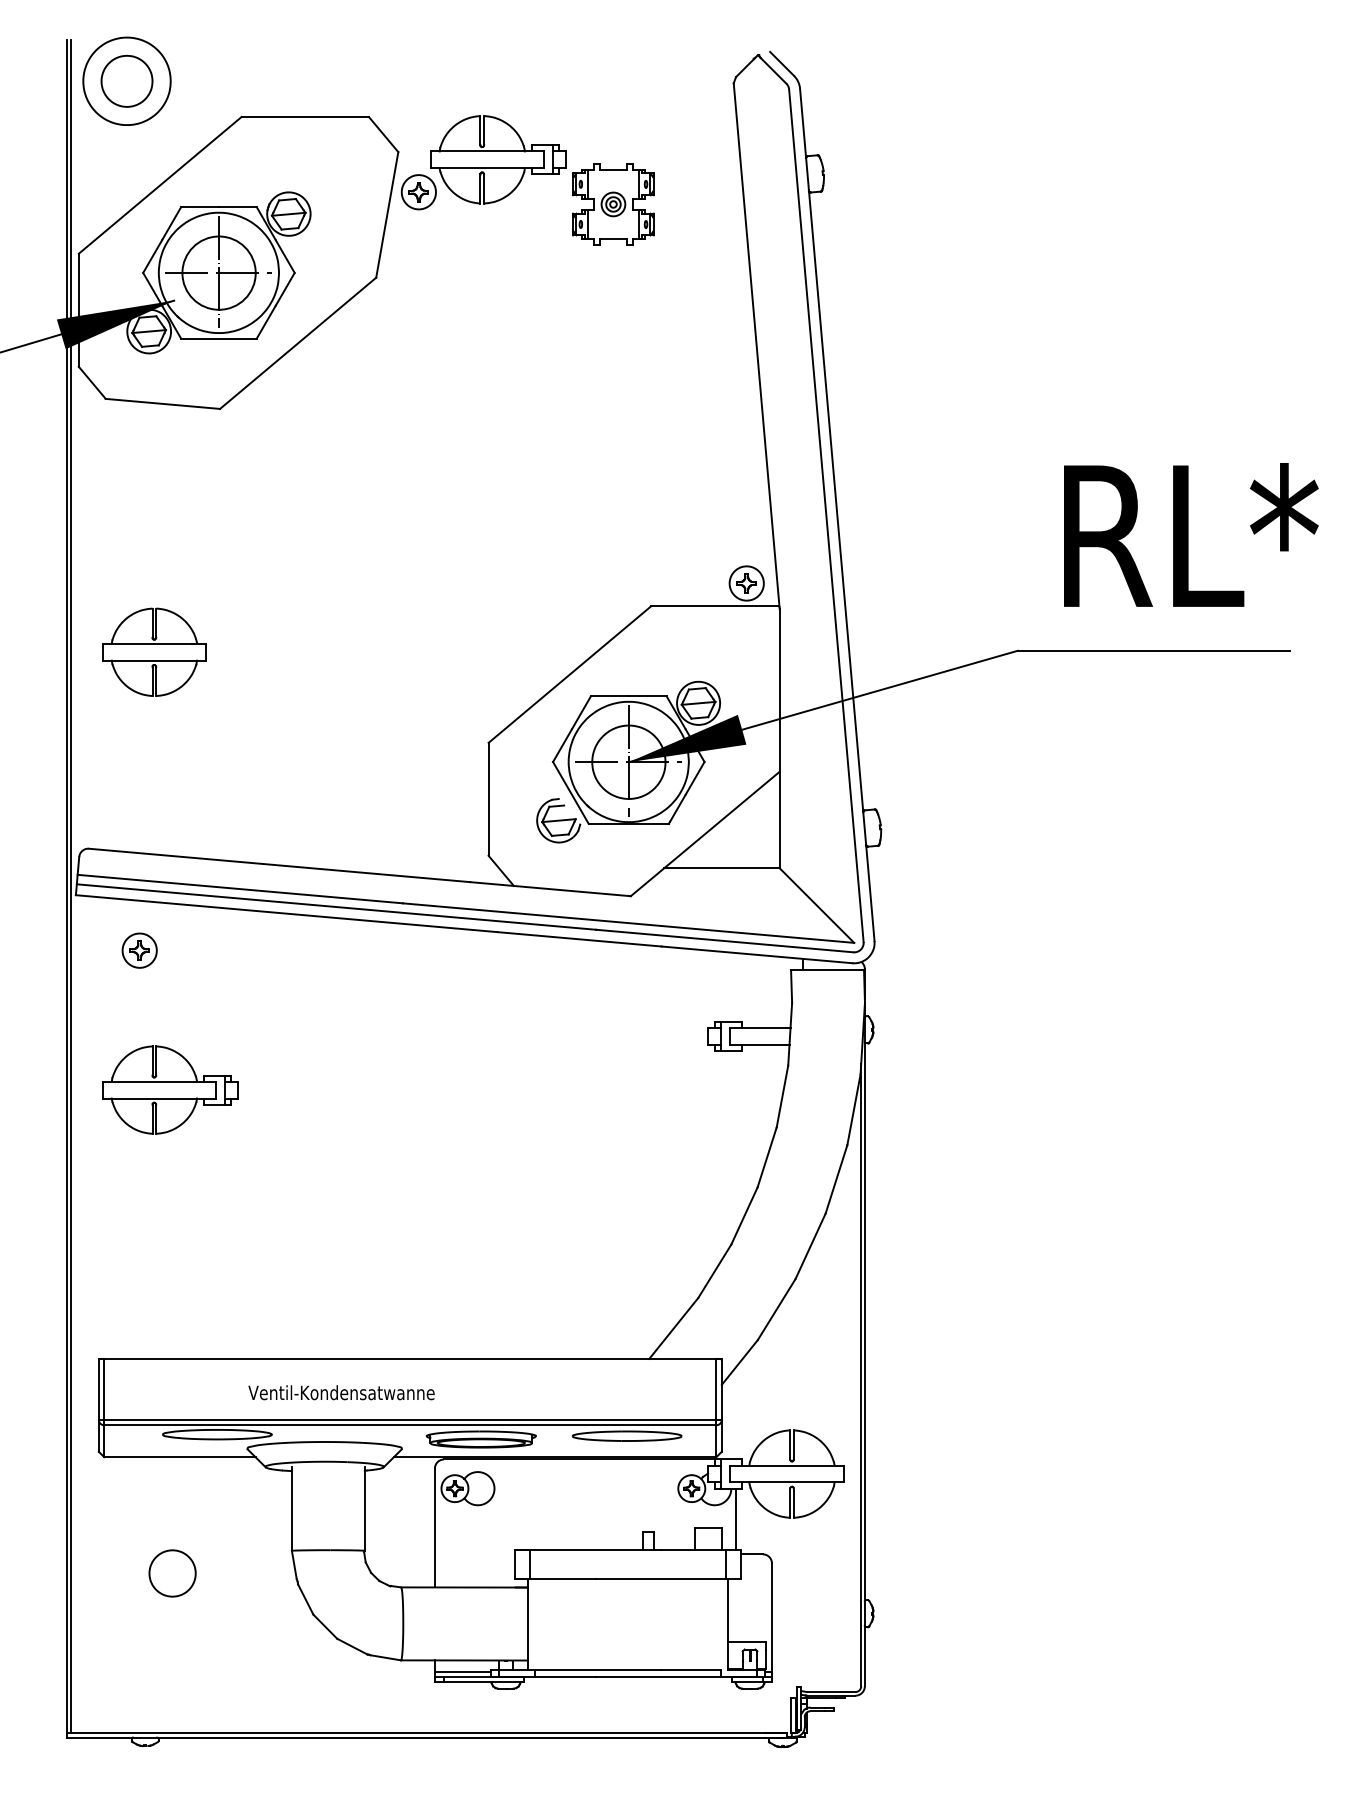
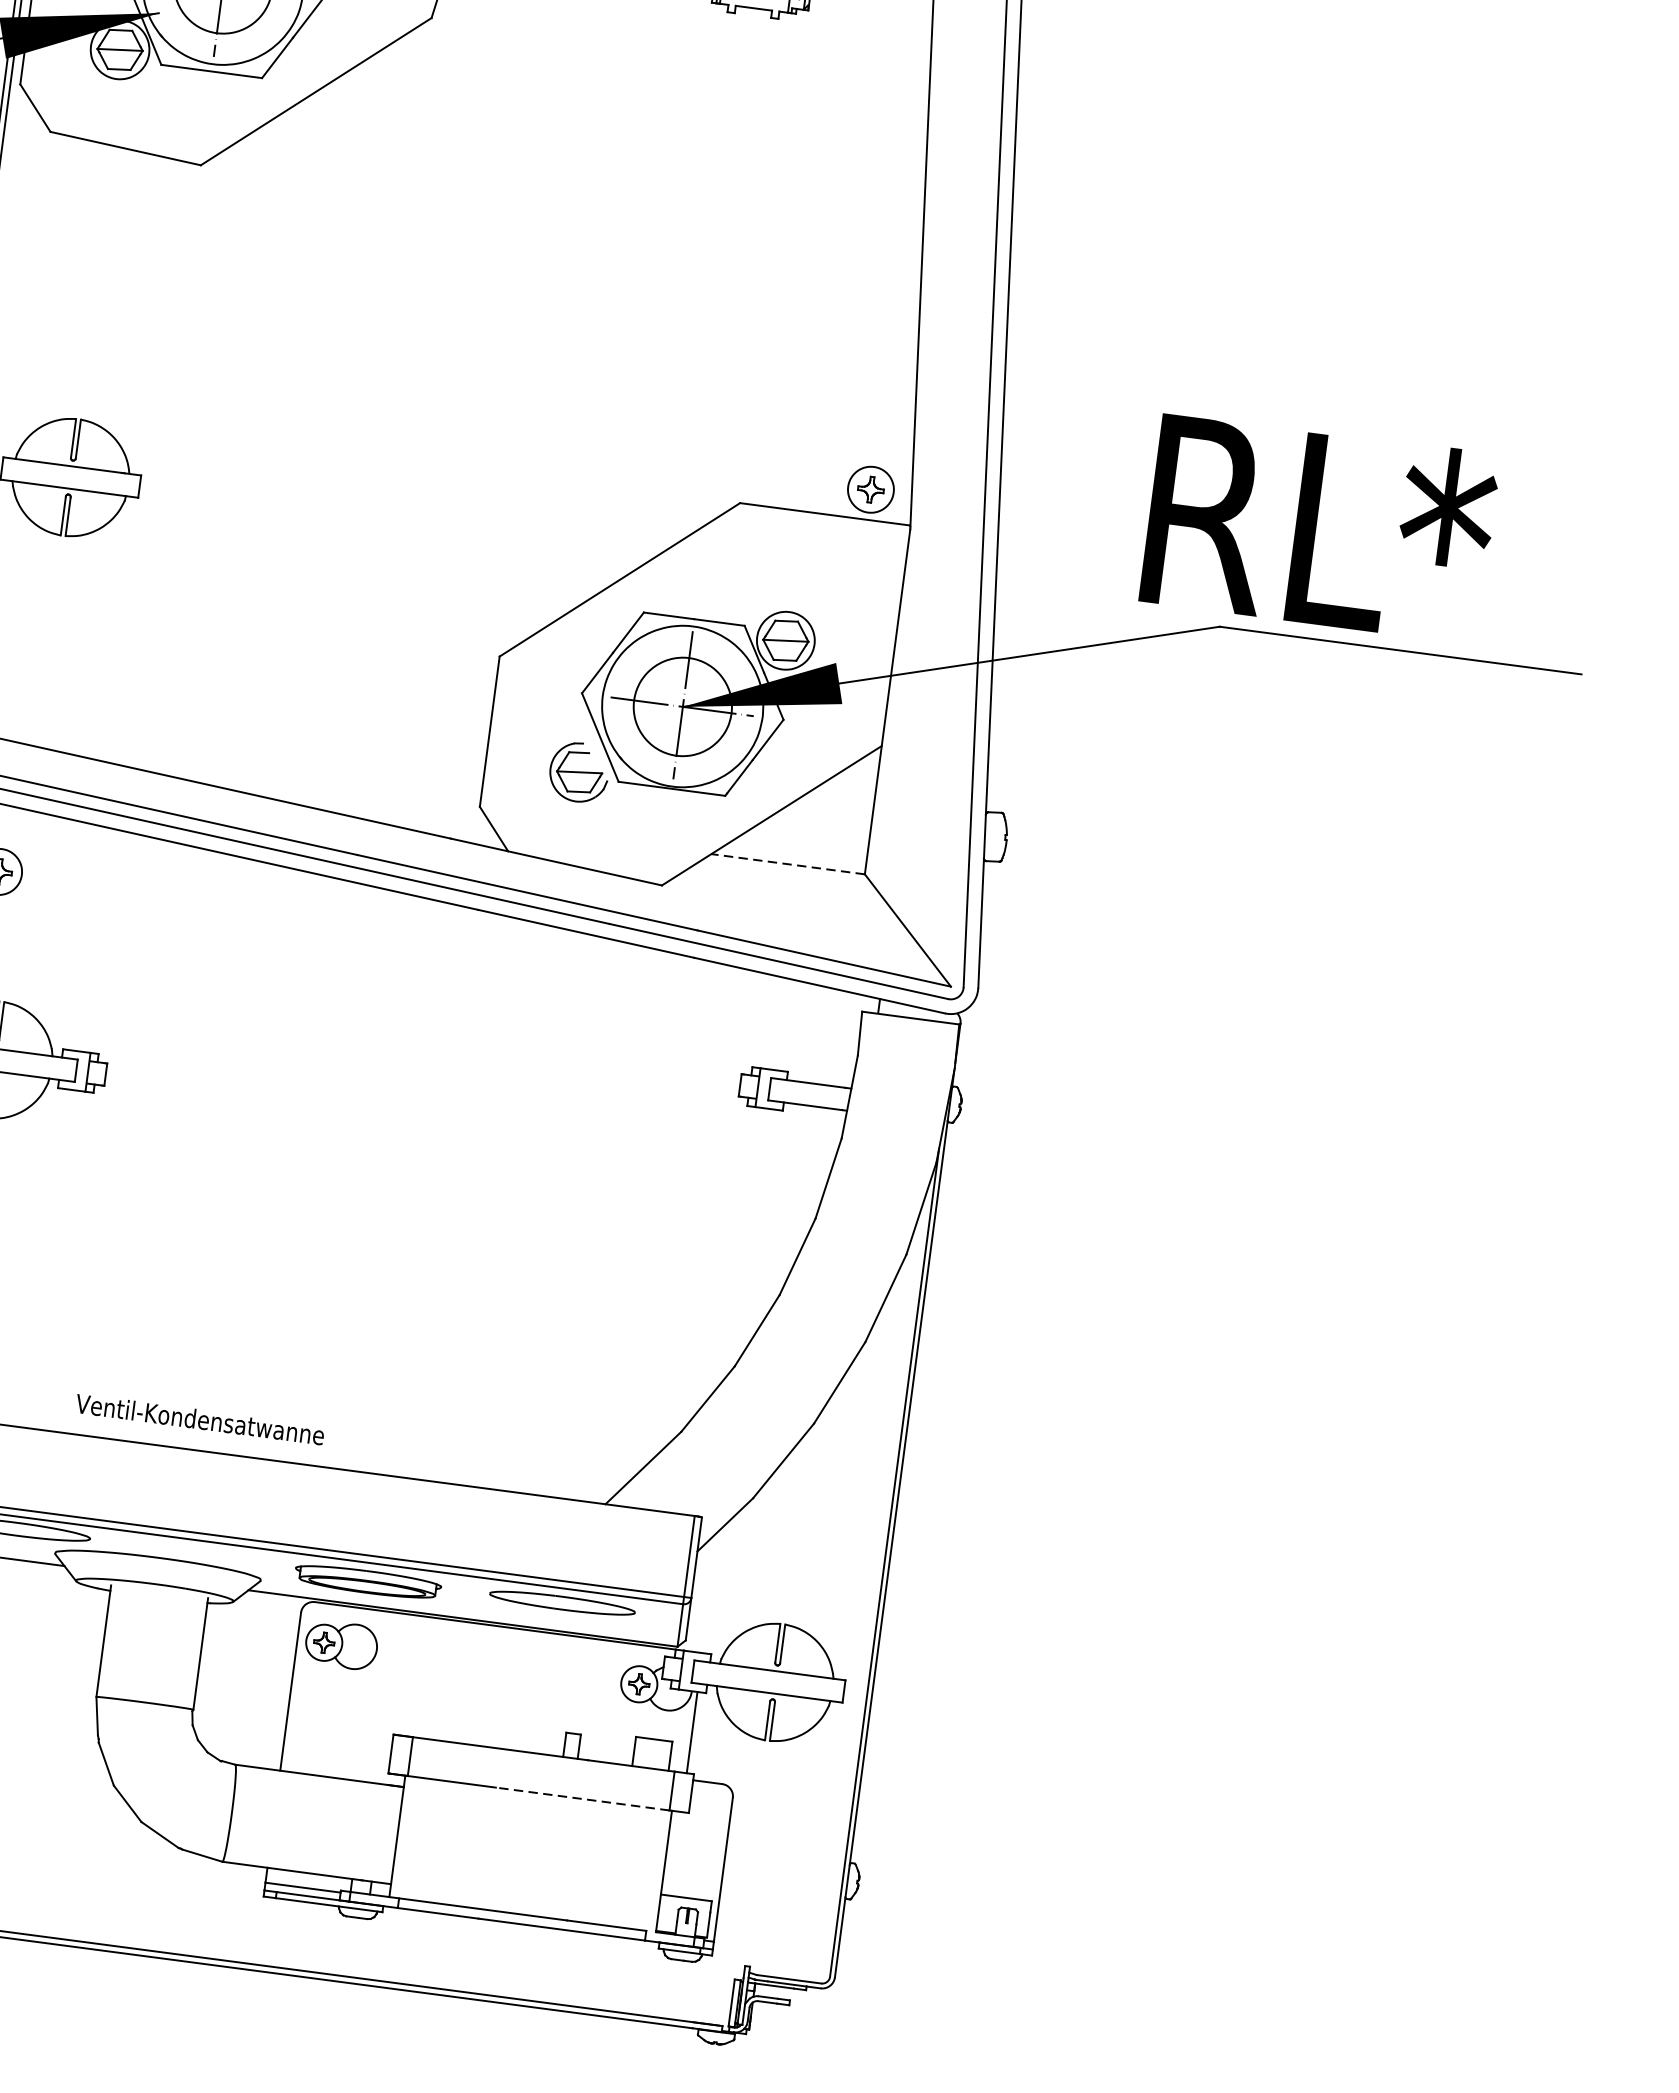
text: (1191, 534) -> (1320, 527), moved
line: (721, 868) -> (787, 864), solid -> dashed
text: (341, 1392) -> (200, 1419), moved
line: (660, 1578) -> (581, 1798), solid -> dashed

